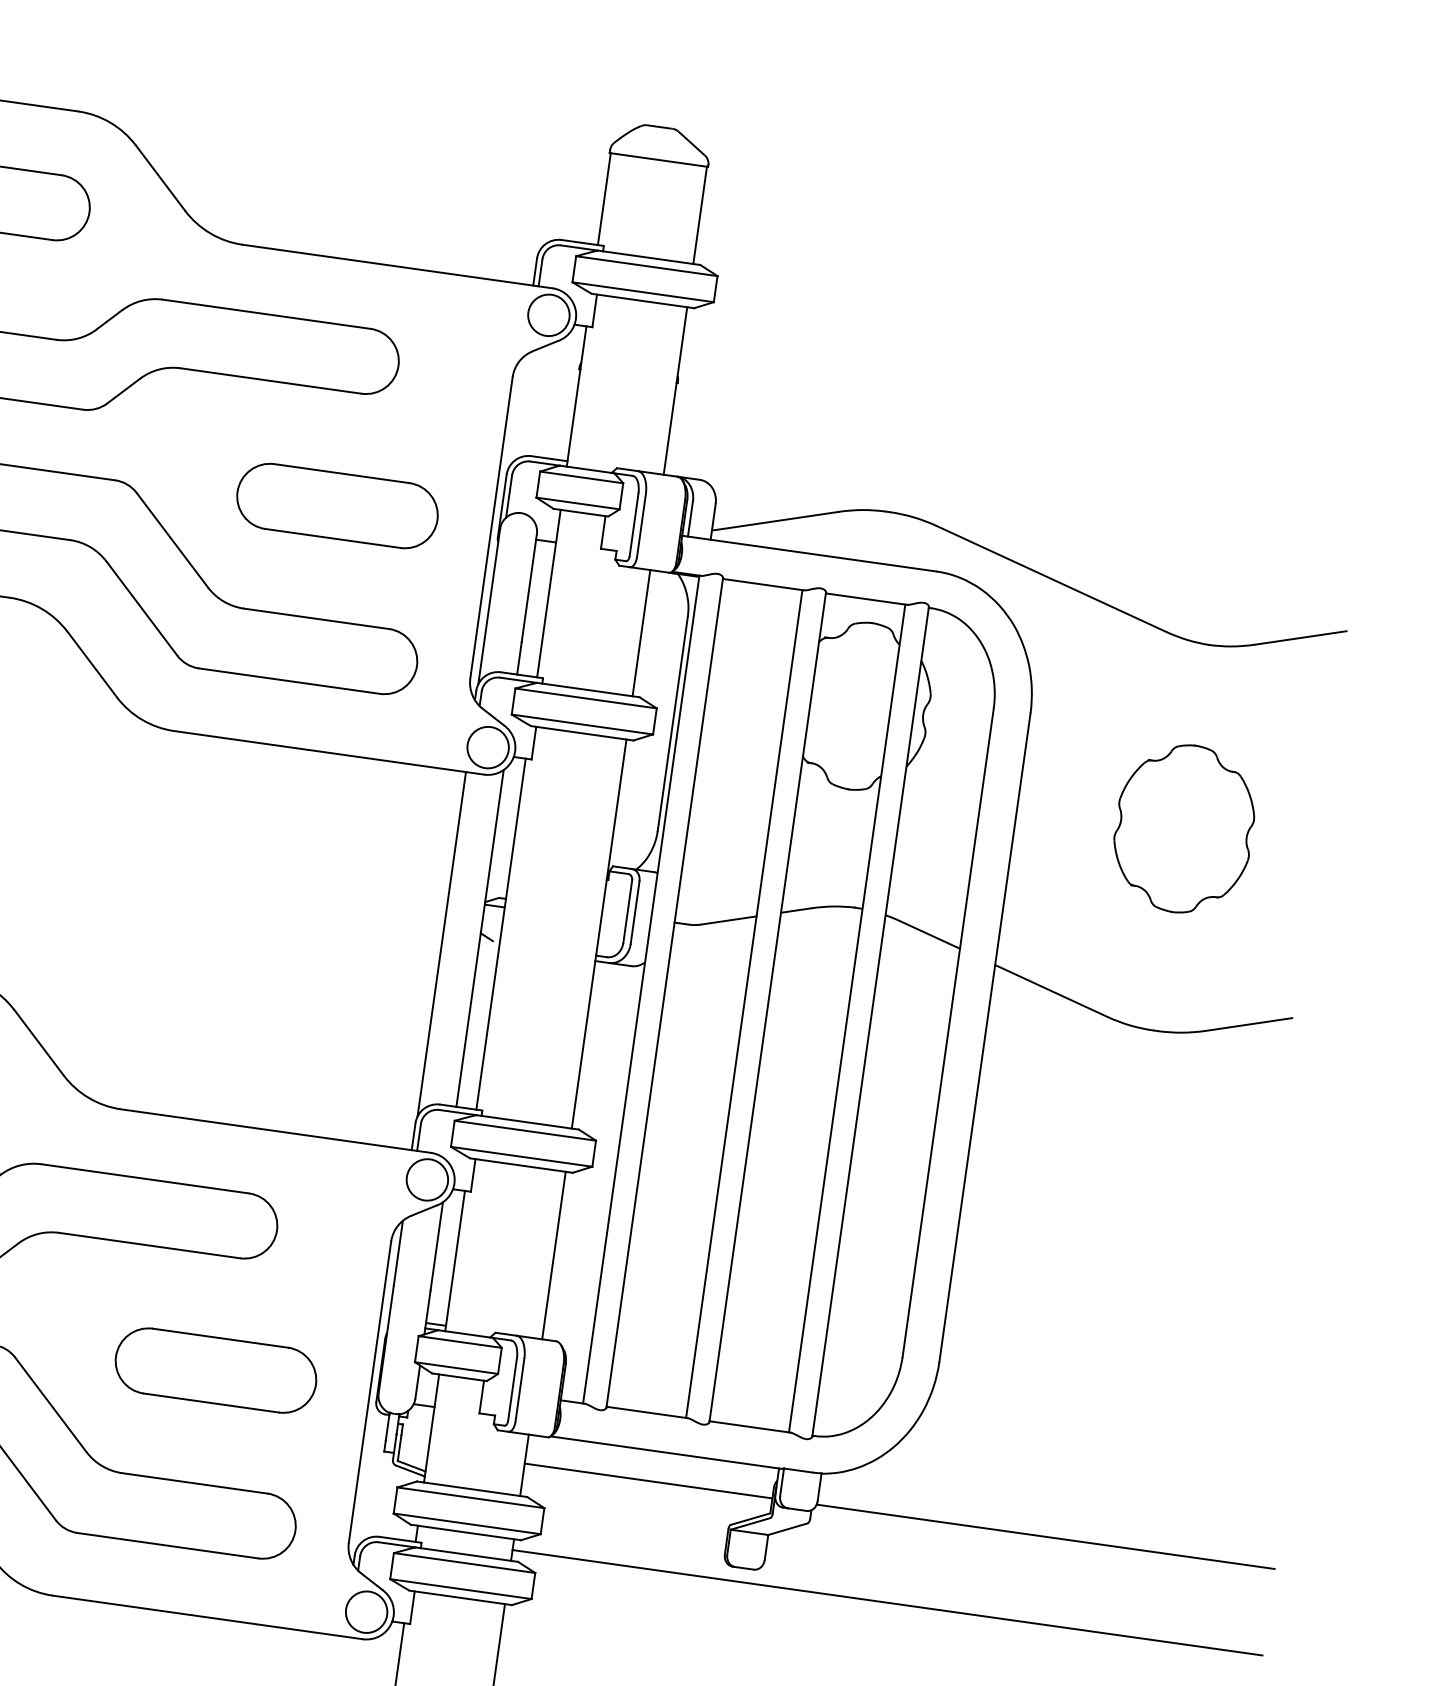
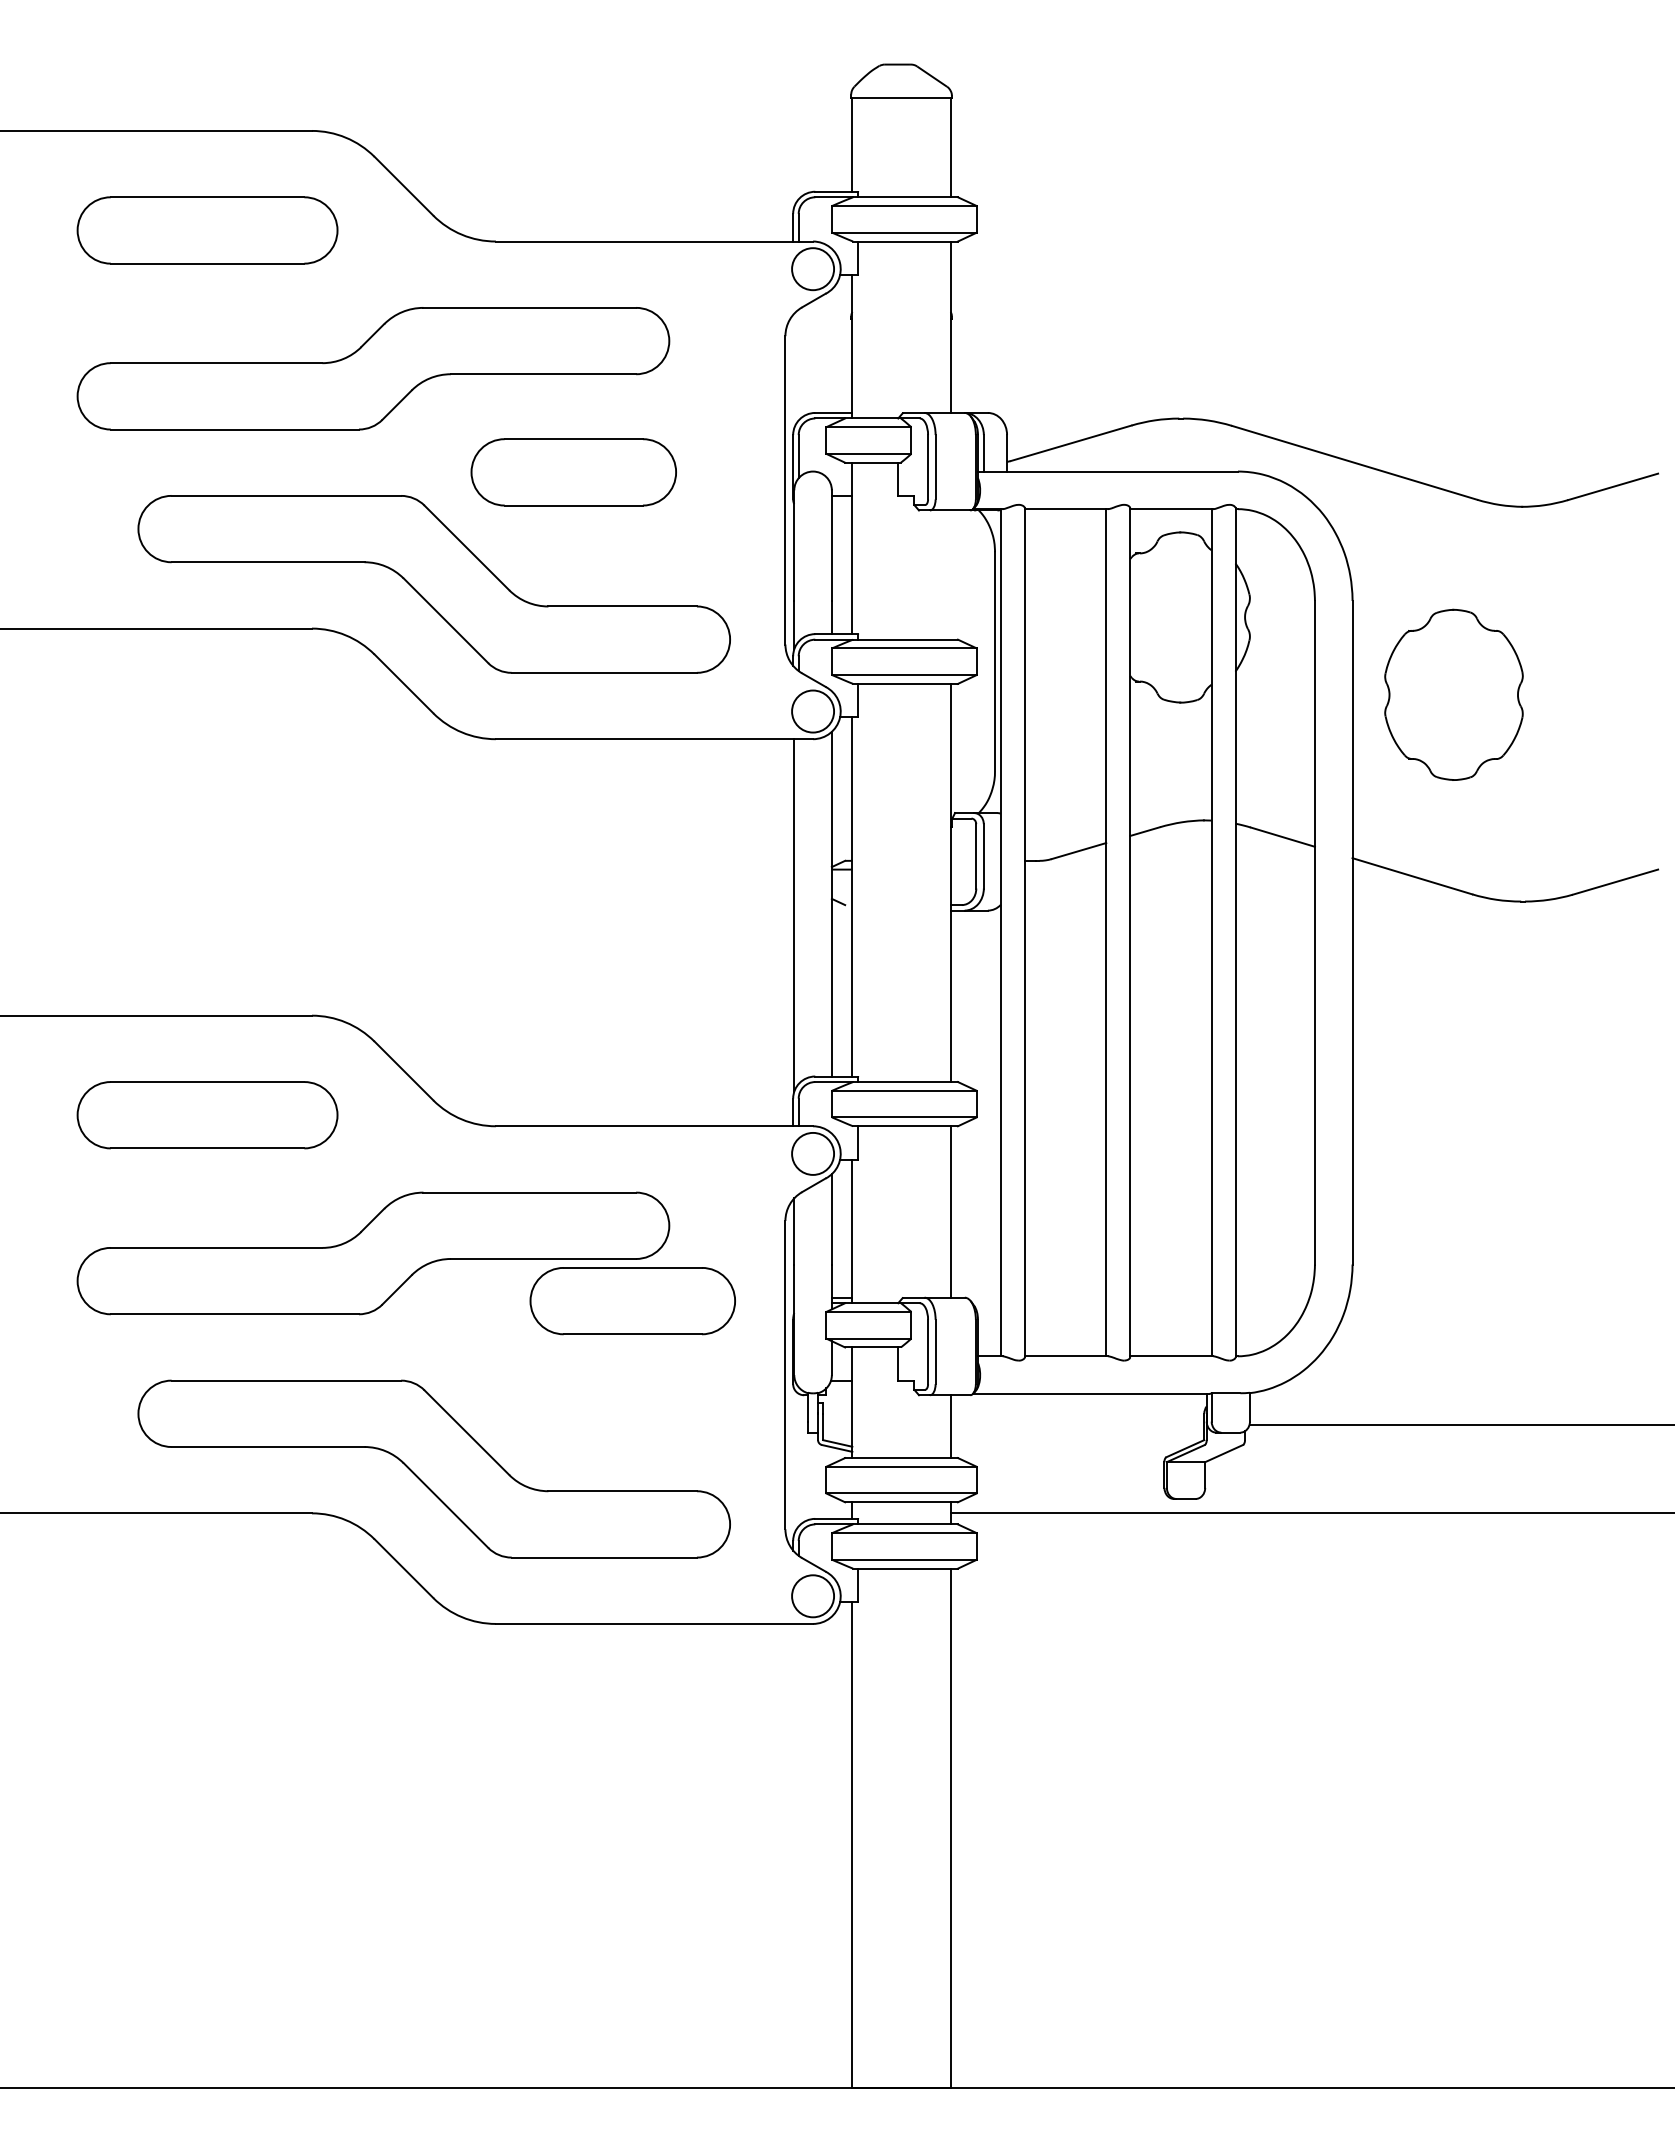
part: (337, 506) -> (573, 472), moved
line: (641, 632) -> (950, 574), removed
part: (1183, 828) -> (1453, 694), moved
part: (215, 1370) -> (632, 1301), moved
line: (648, 1480) -> (1077, 1424), removed

